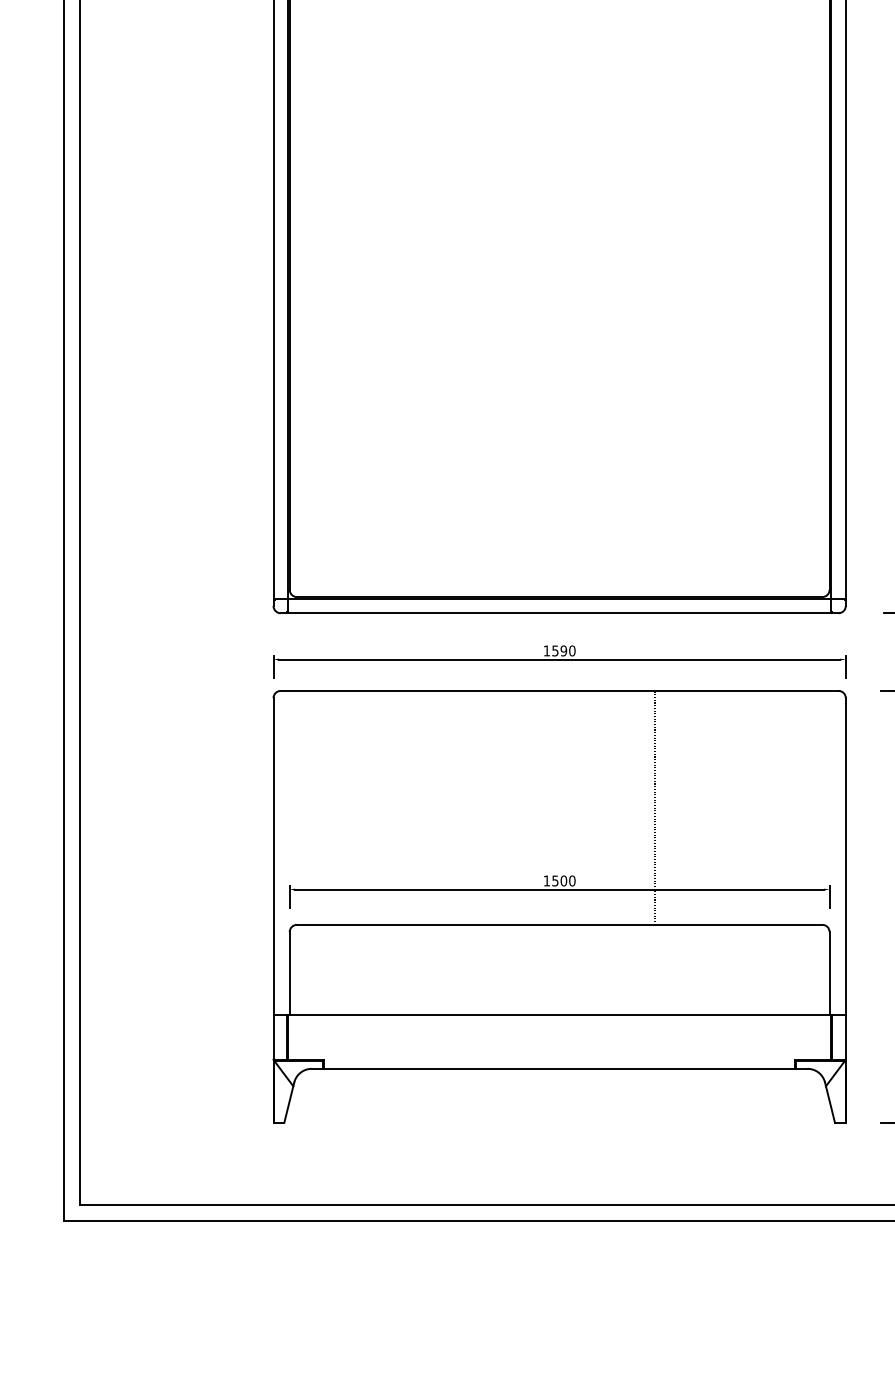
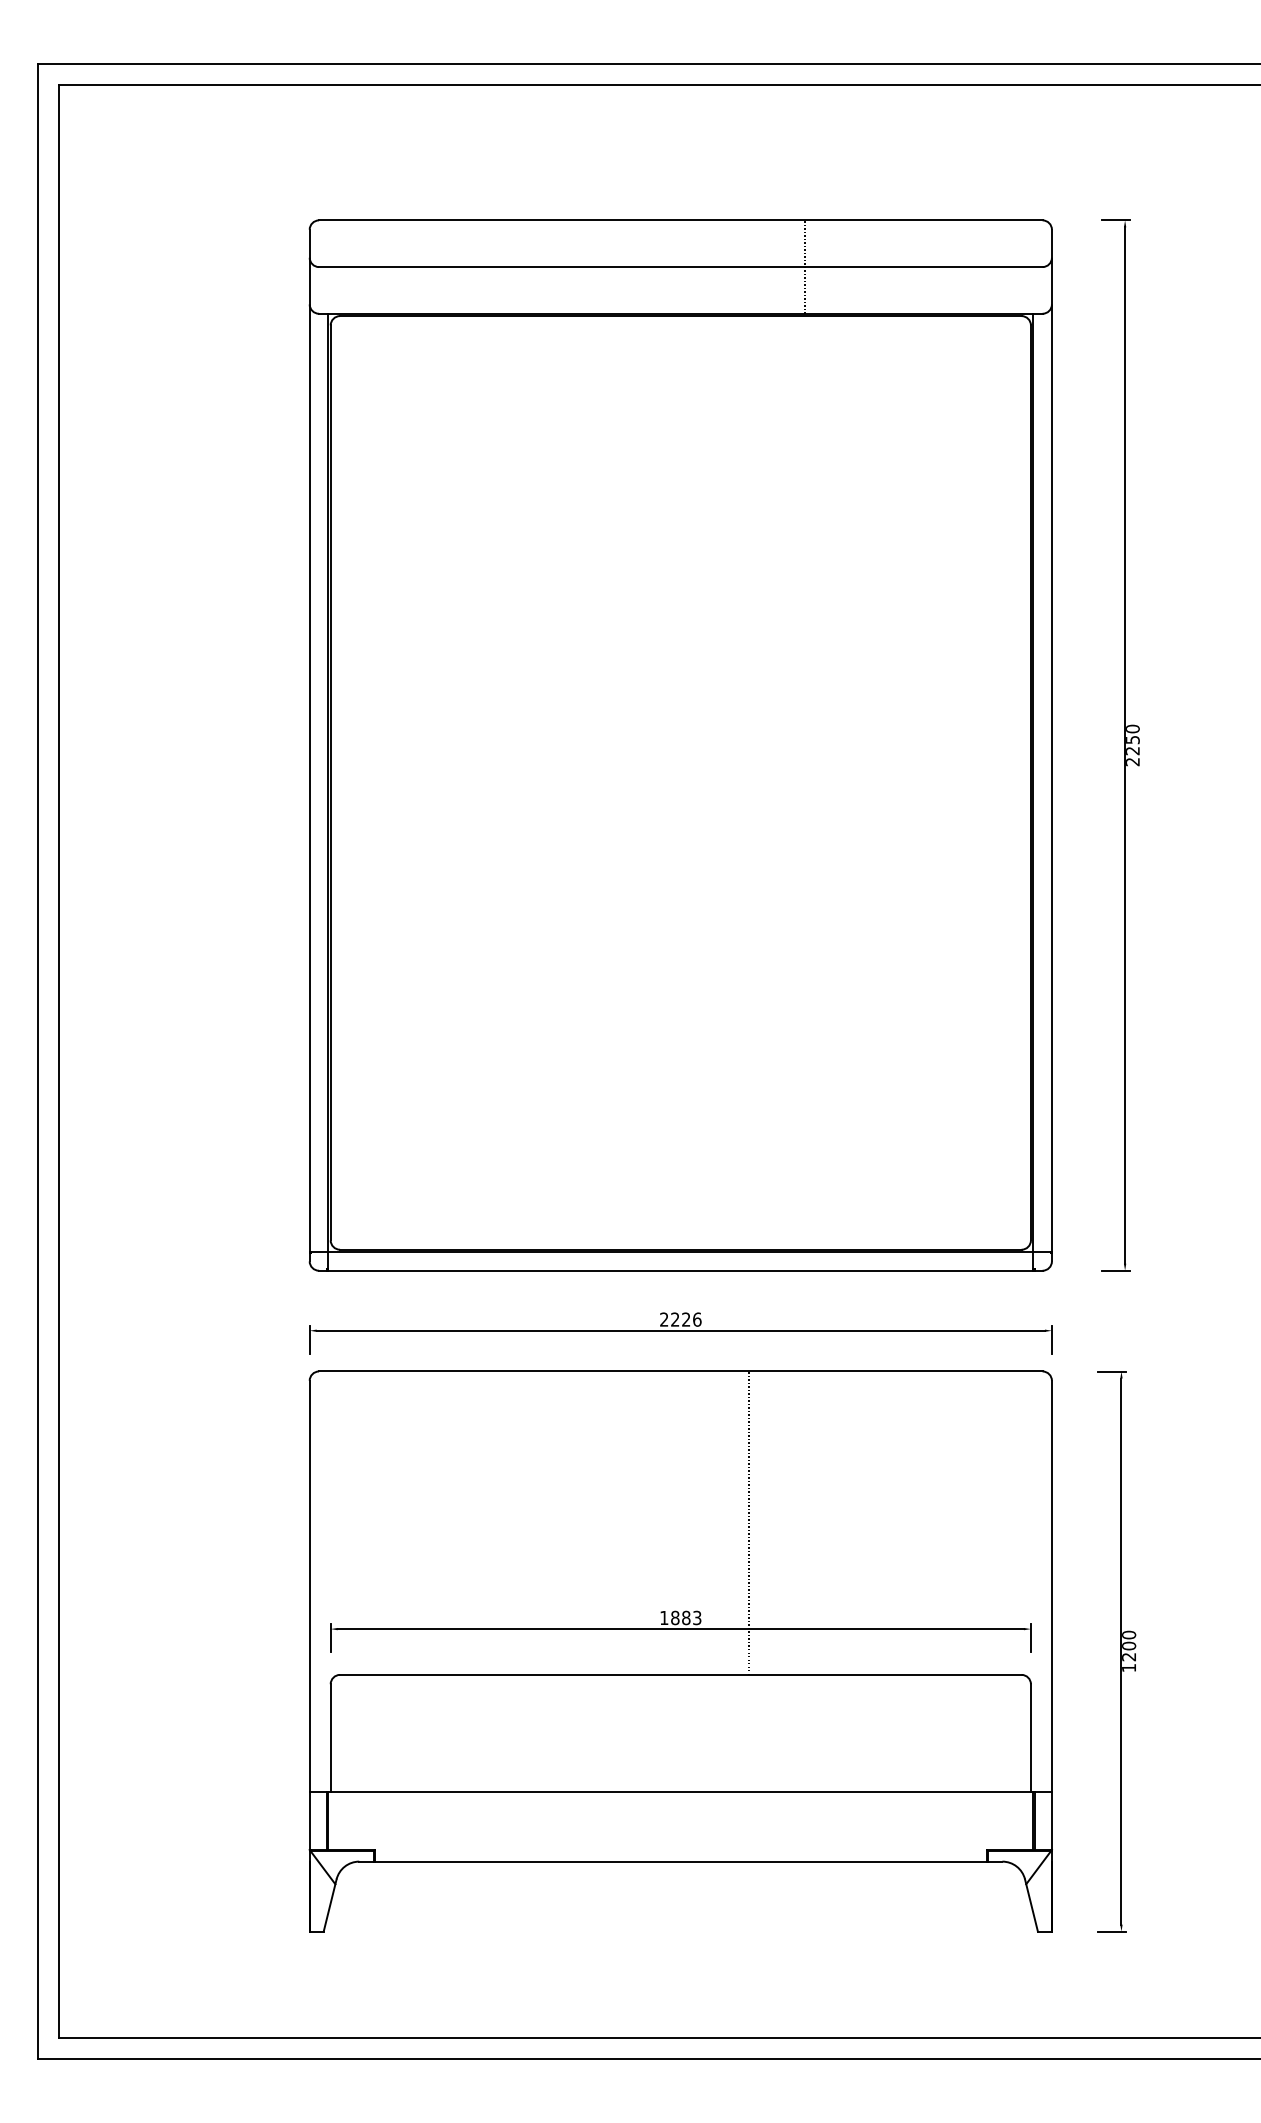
text: (559, 650) -> (680, 1319), 1590 -> 2226
line: (655, 807) -> (748, 1522), moved
text: (564, 880) -> (686, 1617), 1500 -> 1883

